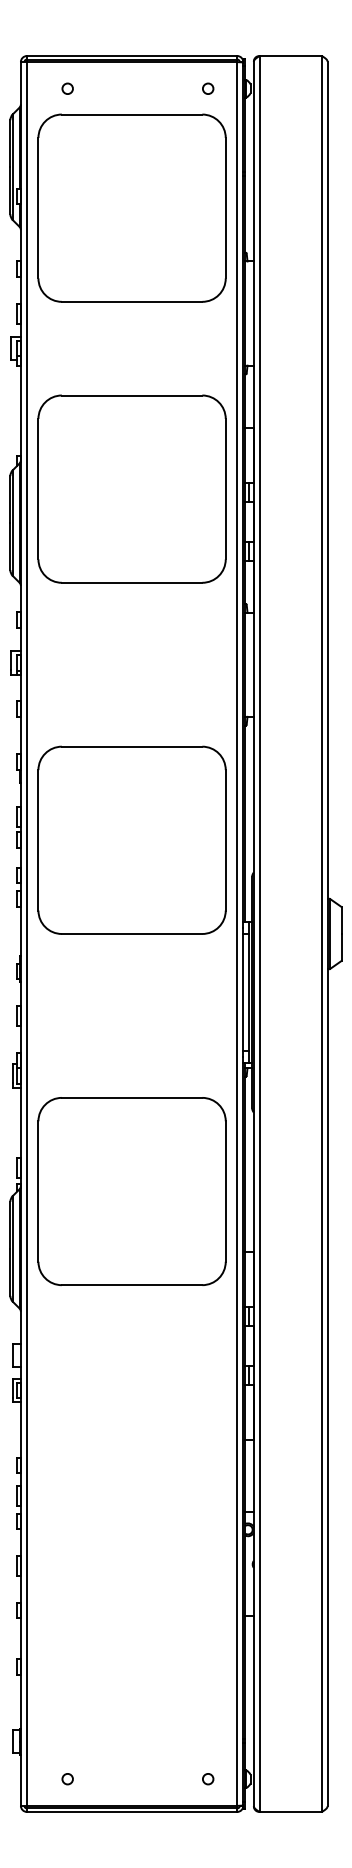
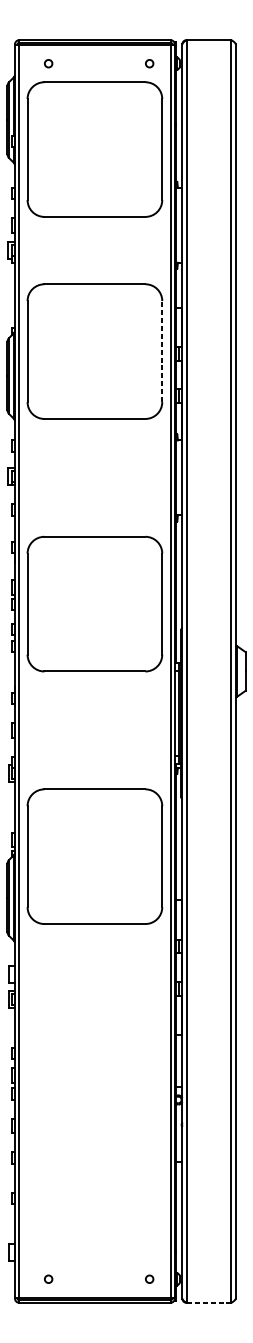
line: (225, 488) -> (162, 351), solid -> dashed
line: (290, 1811) -> (208, 1302), solid -> dashed

